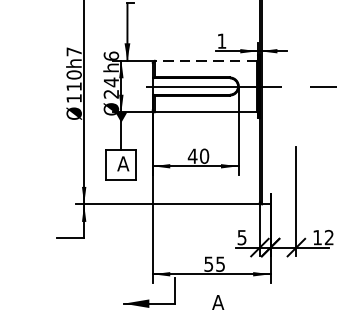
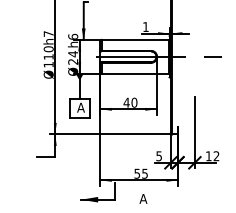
line: (206, 60) -> (135, 39), dashed -> solid

